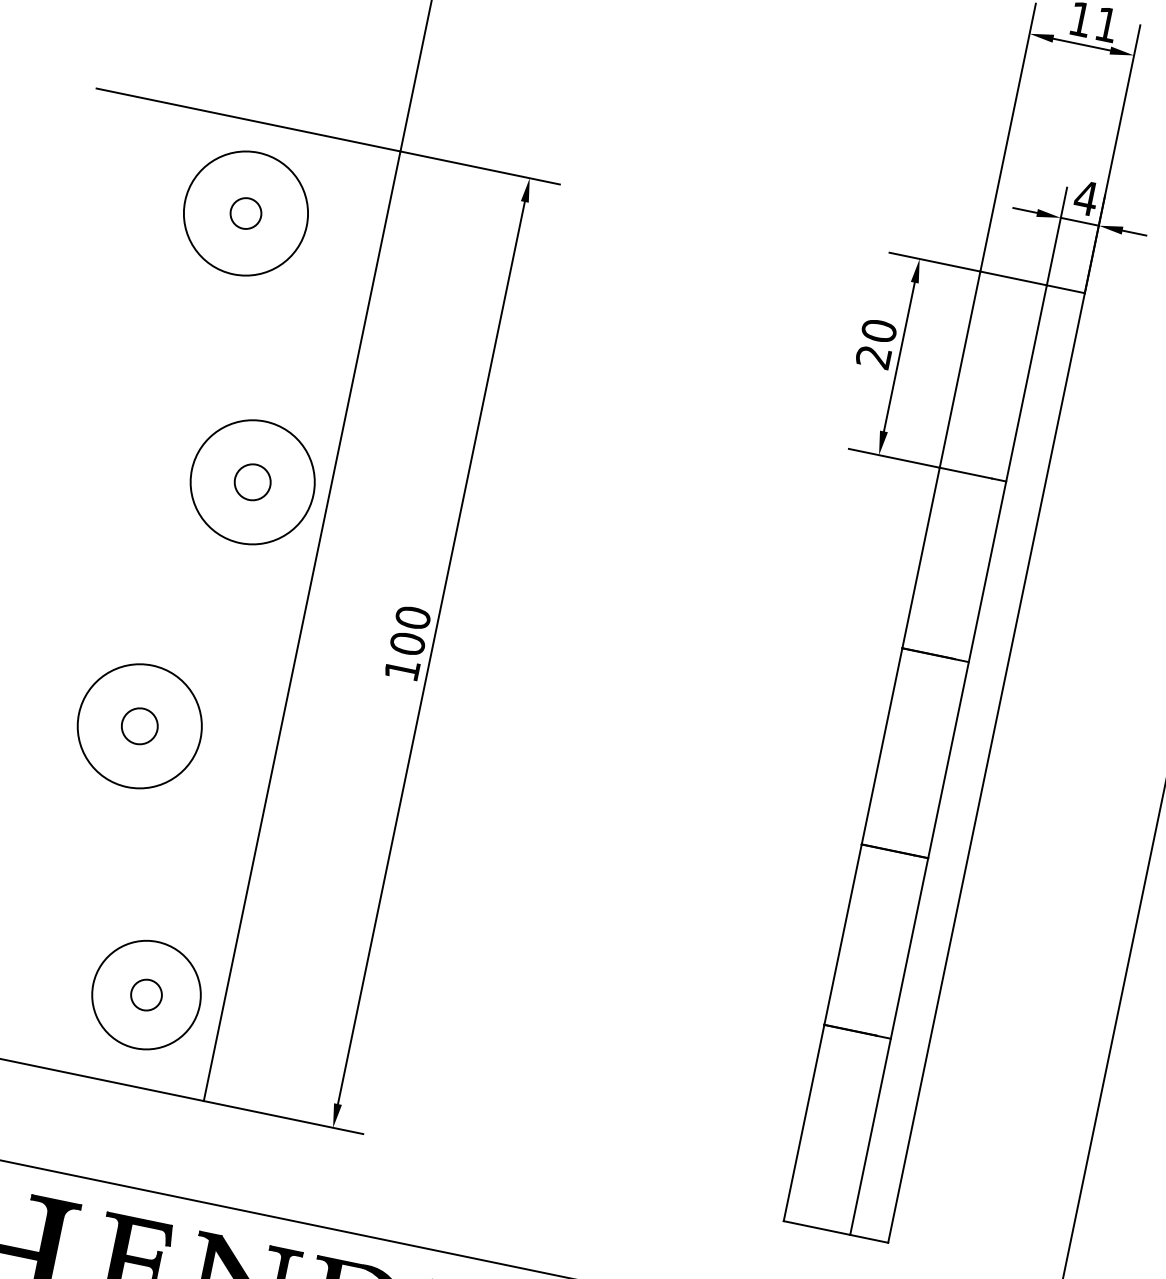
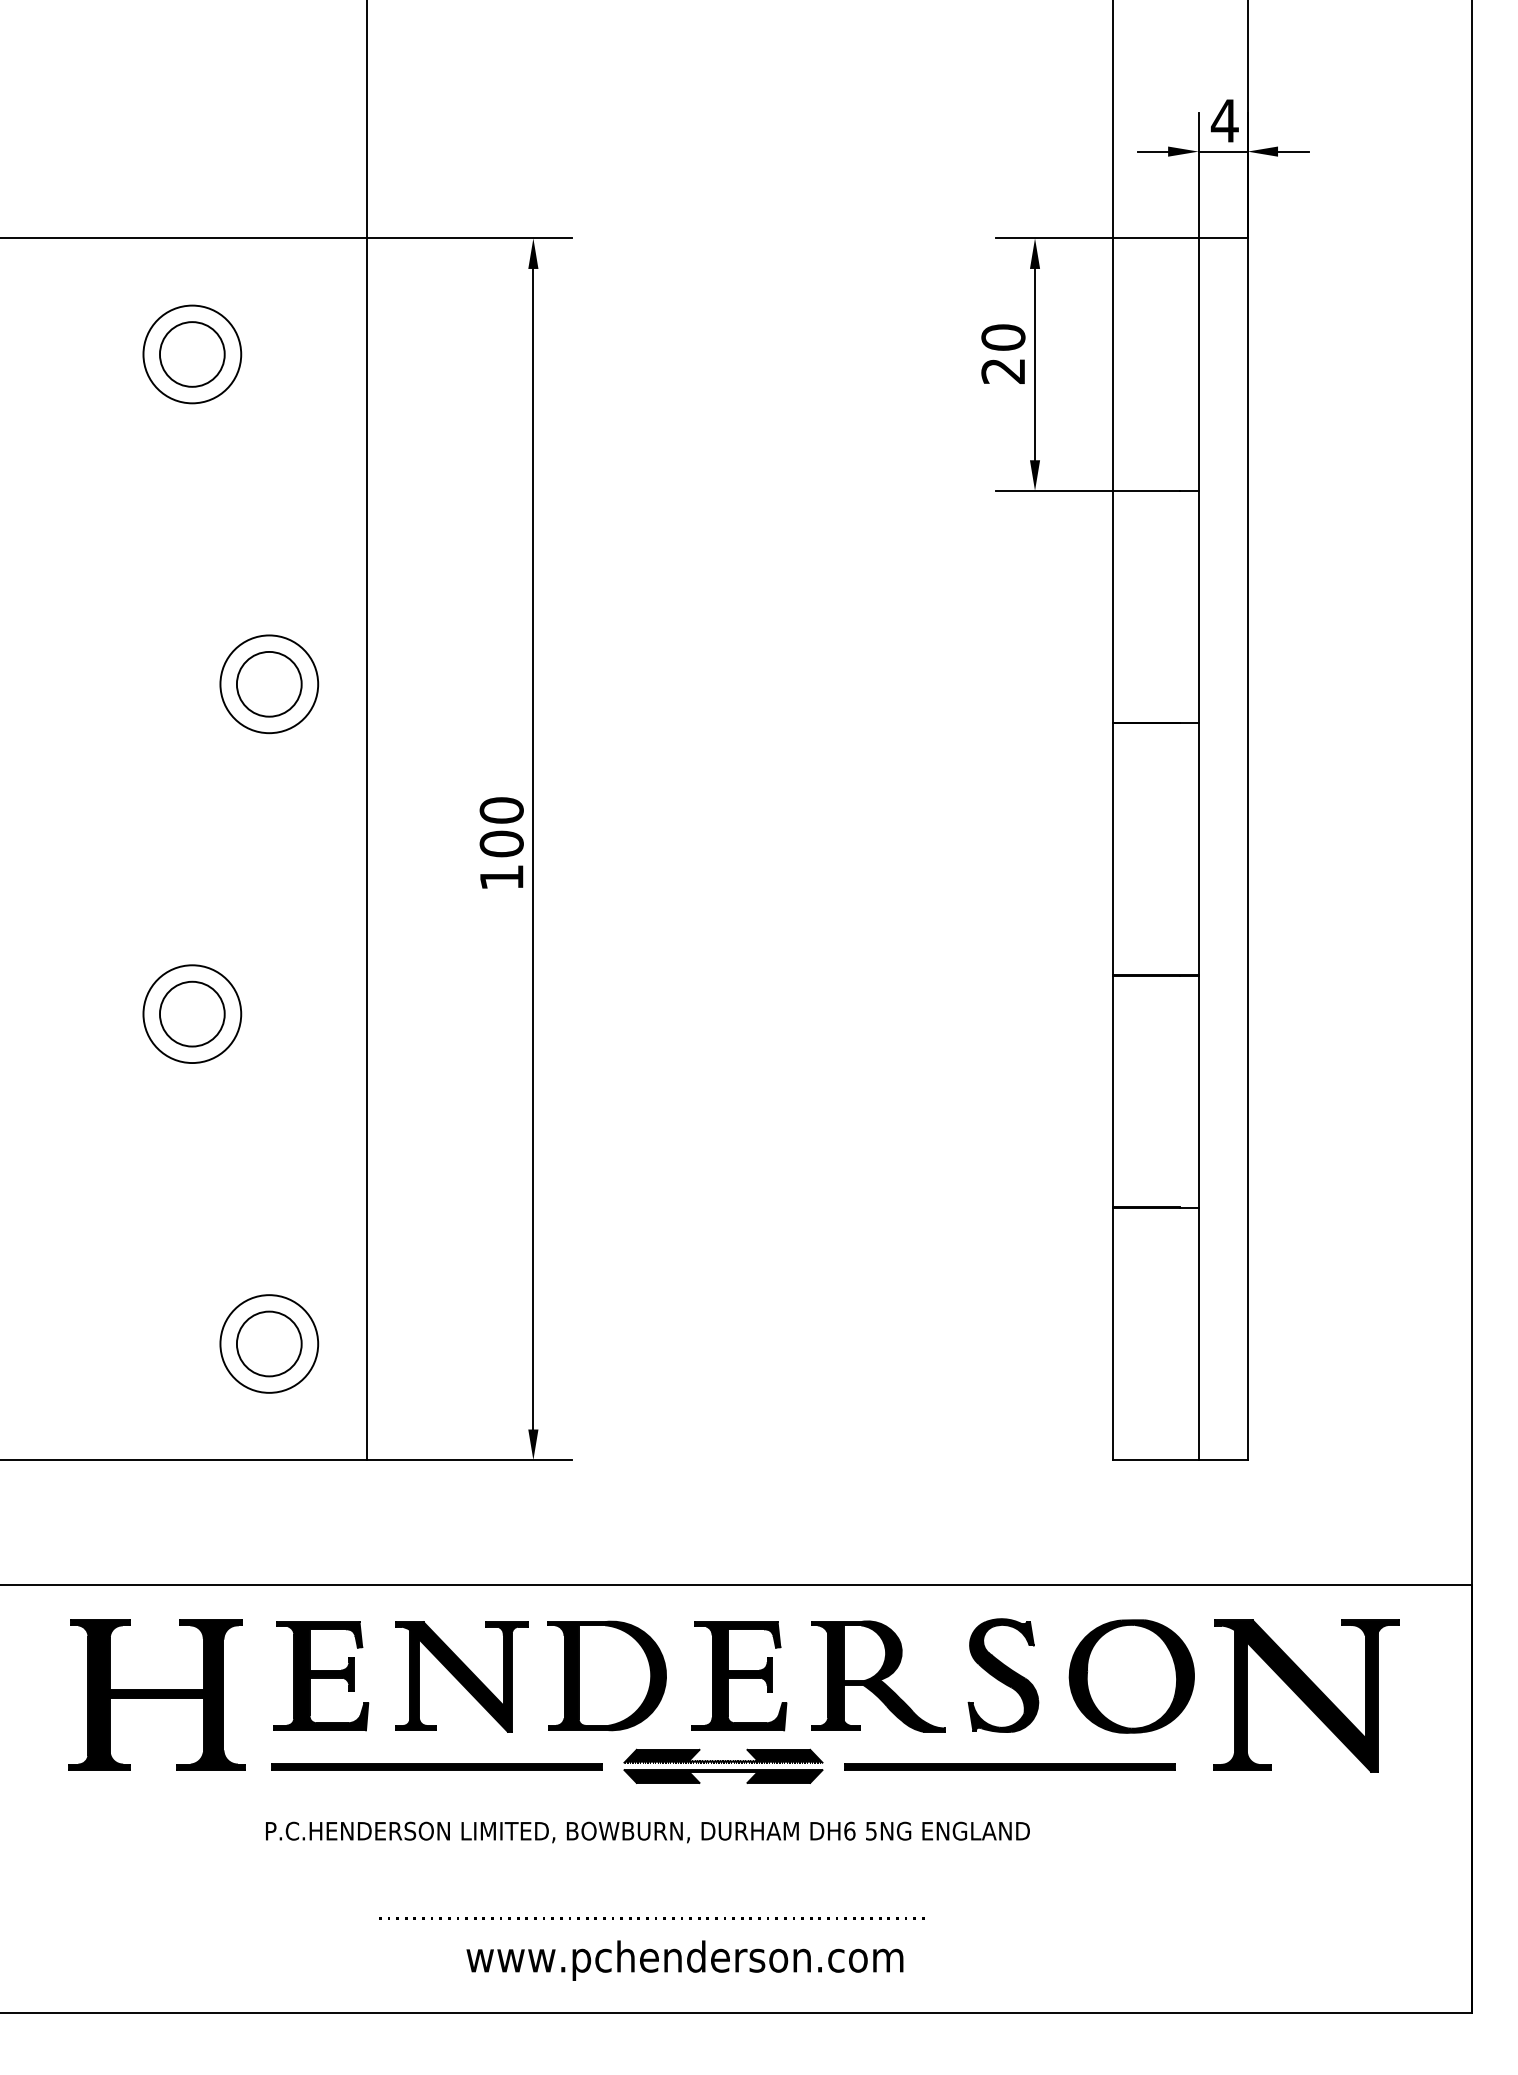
circle: (245, 213) -> (191, 354), size x1.67
circle: (246, 213) -> (192, 354), size x0.62
circle: (252, 481) -> (268, 683), size x1.43
circle: (252, 482) -> (269, 684), size x0.62
circle: (139, 725) -> (191, 1013), size x1.43
circle: (139, 726) -> (192, 1014), size x0.62
circle: (145, 994) -> (268, 1343), size x1.67
circle: (146, 994) -> (269, 1343), size x0.71

